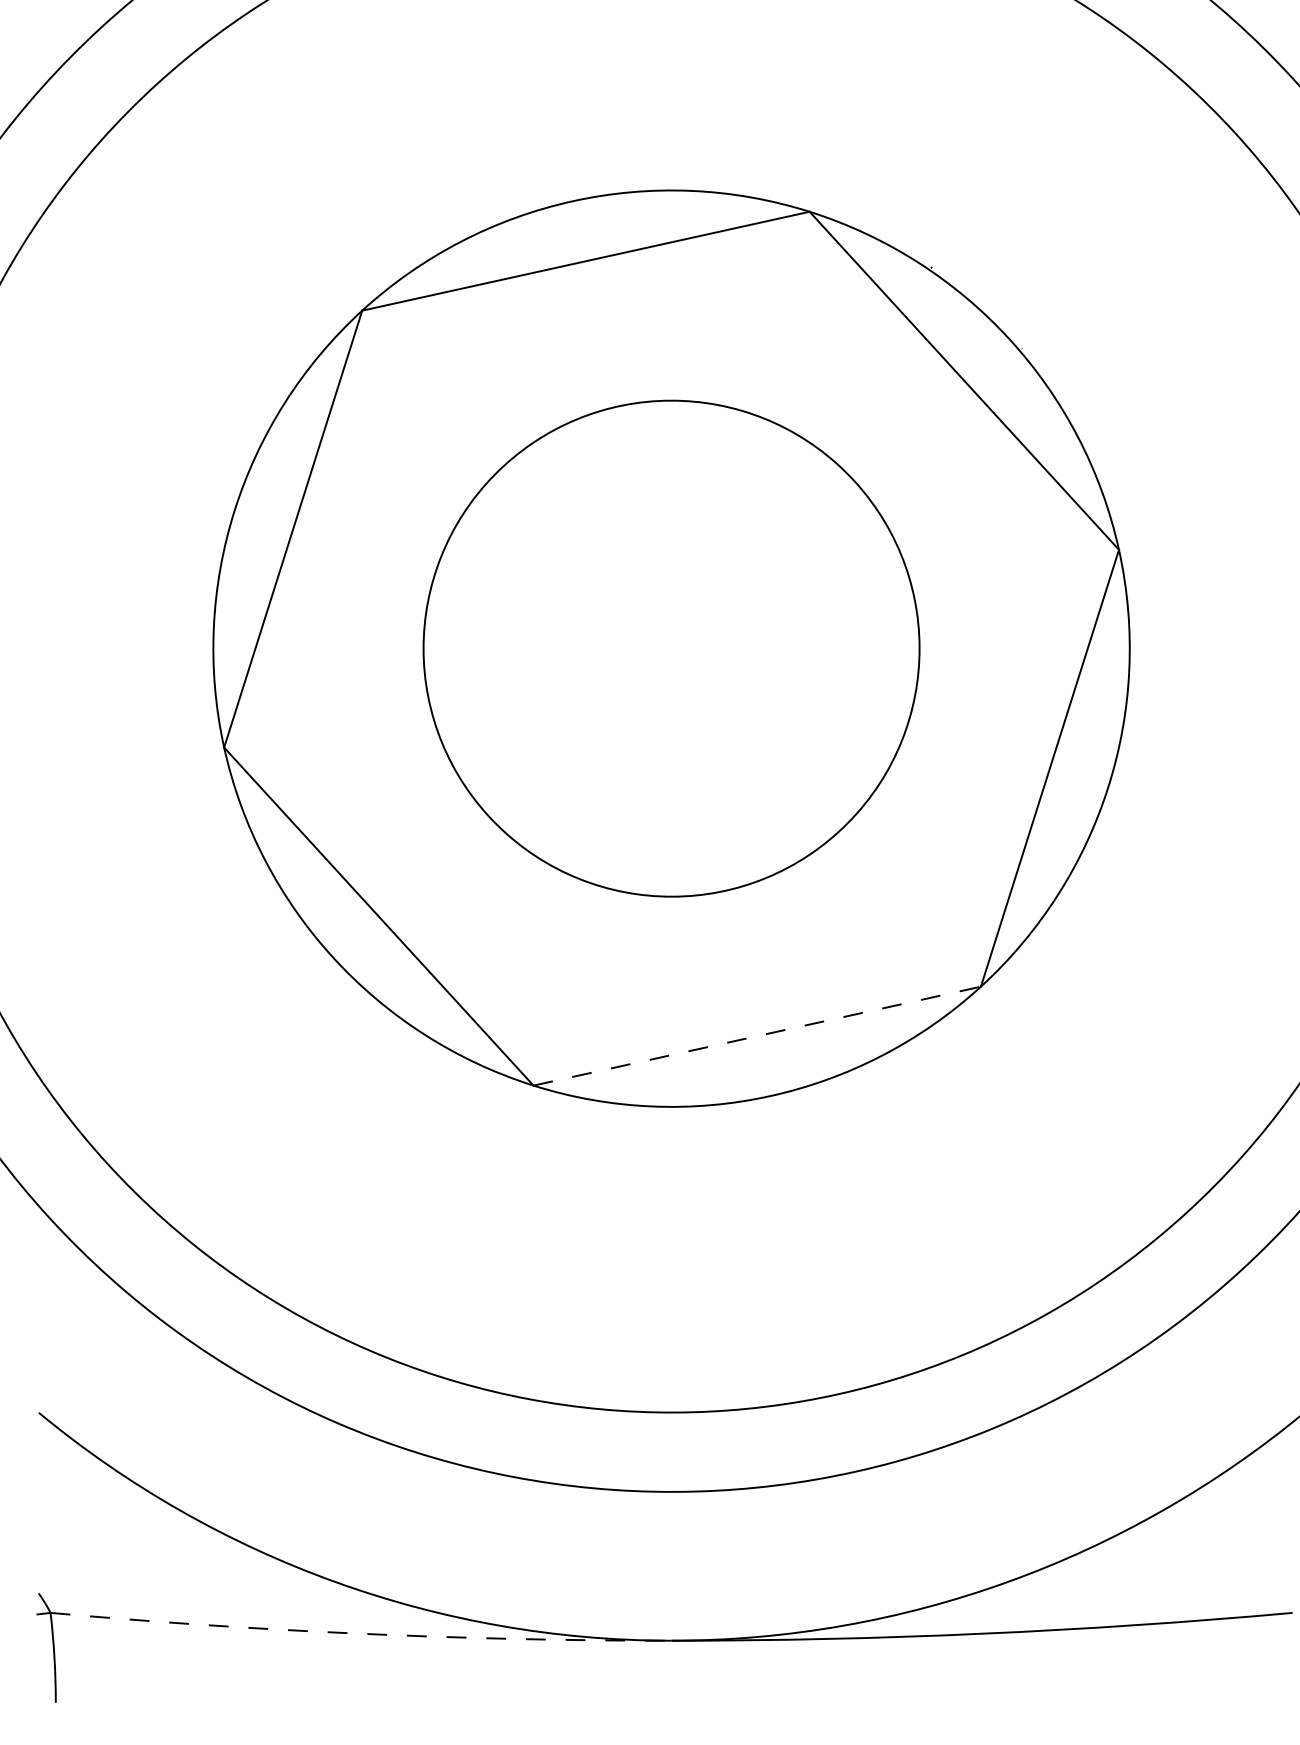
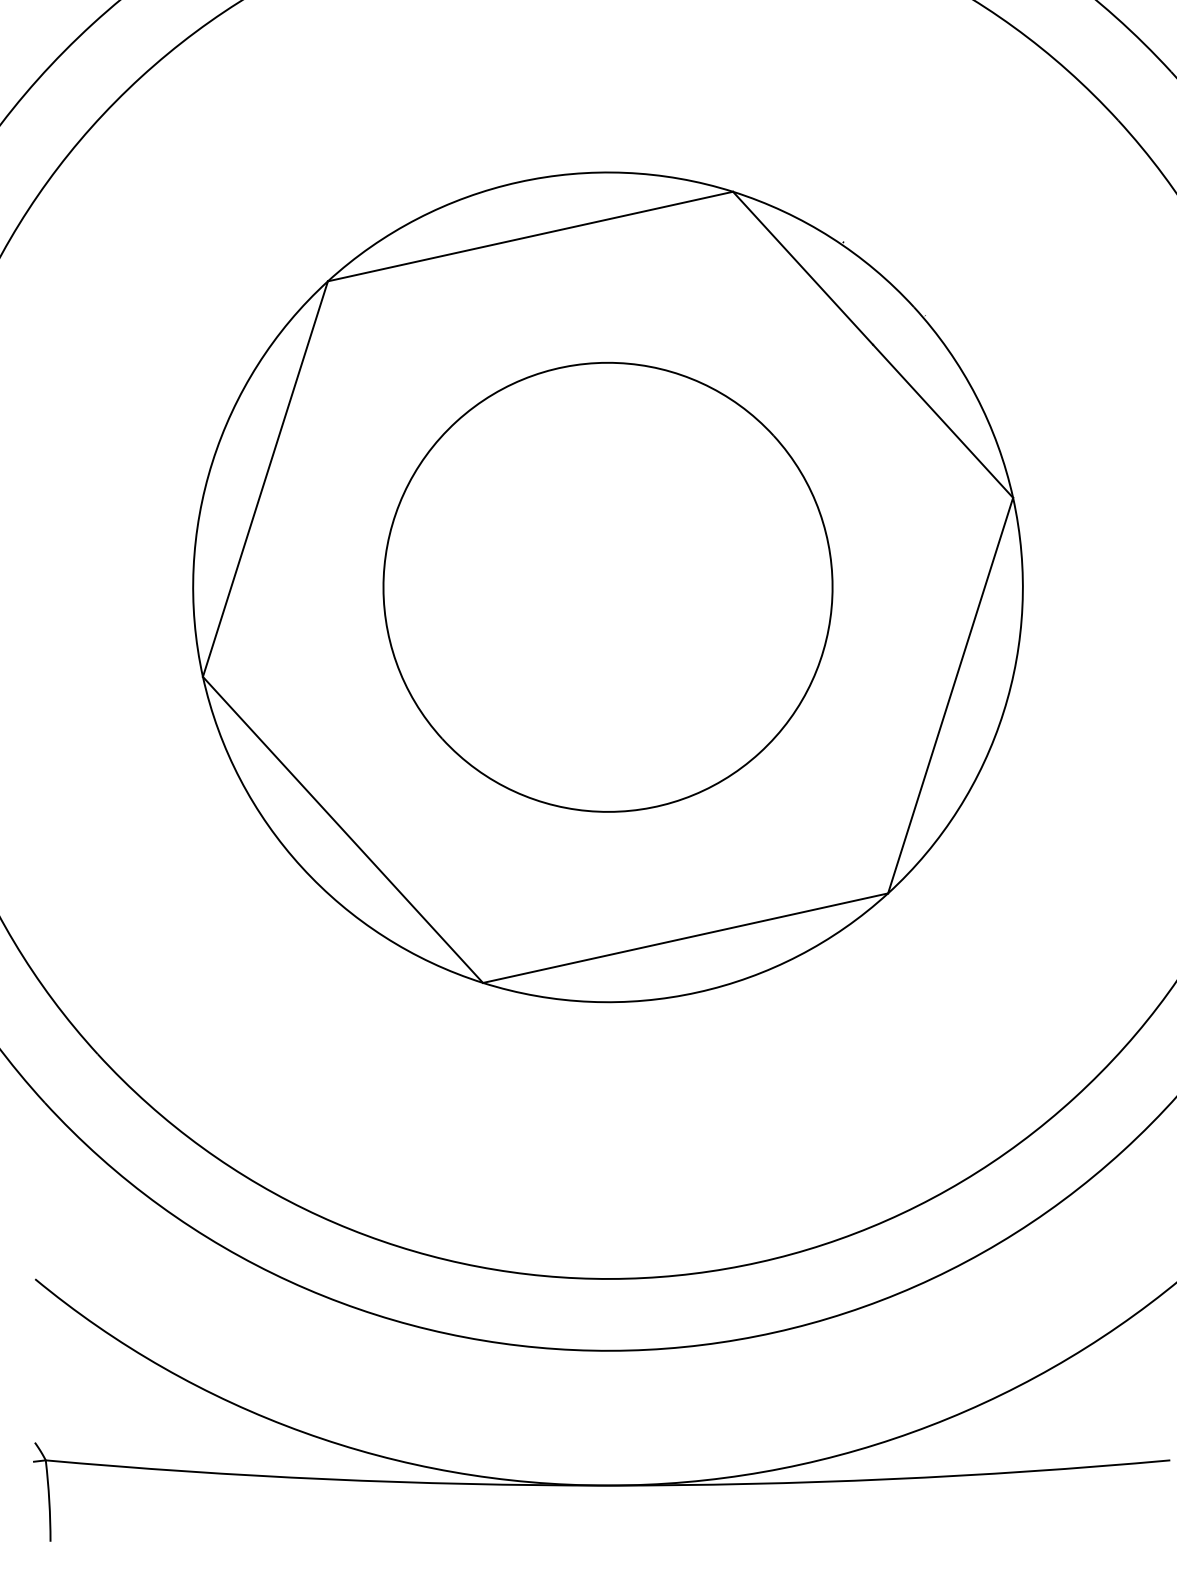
line: (757, 1036) -> (685, 938), dashed -> solid
arc: (360, 1633) -> (326, 1479), dashed -> solid

